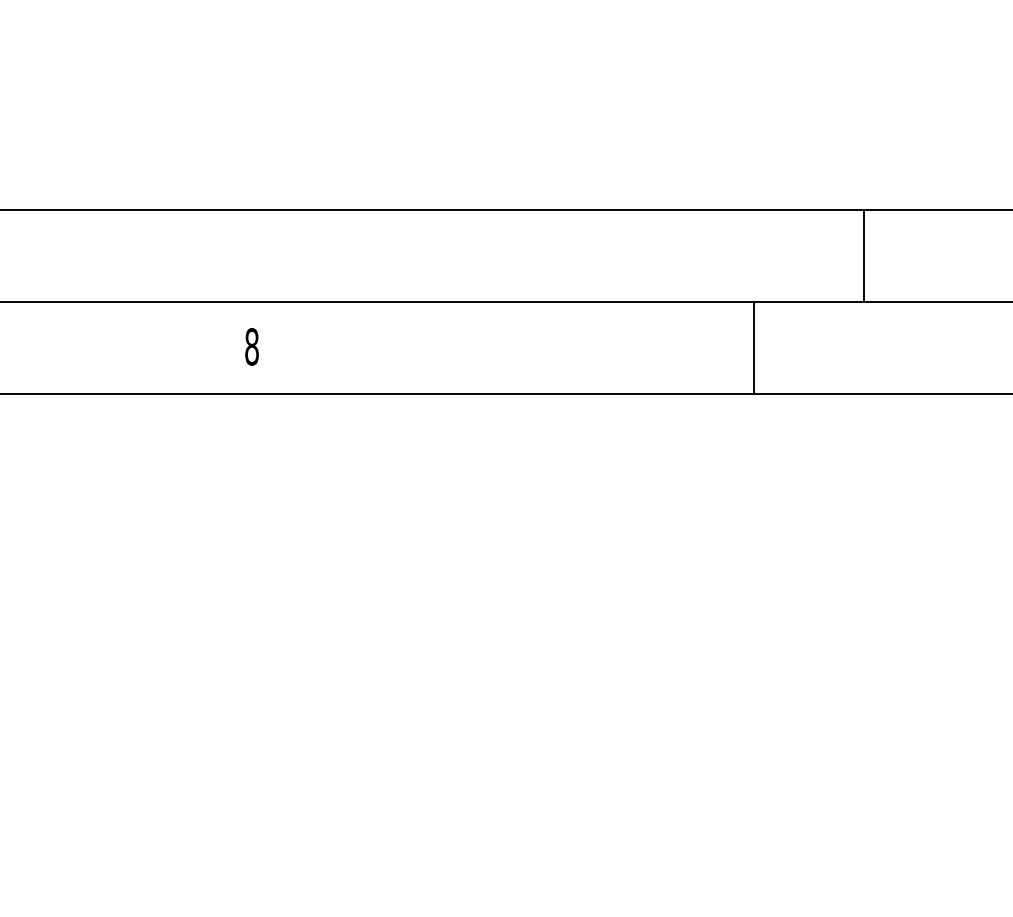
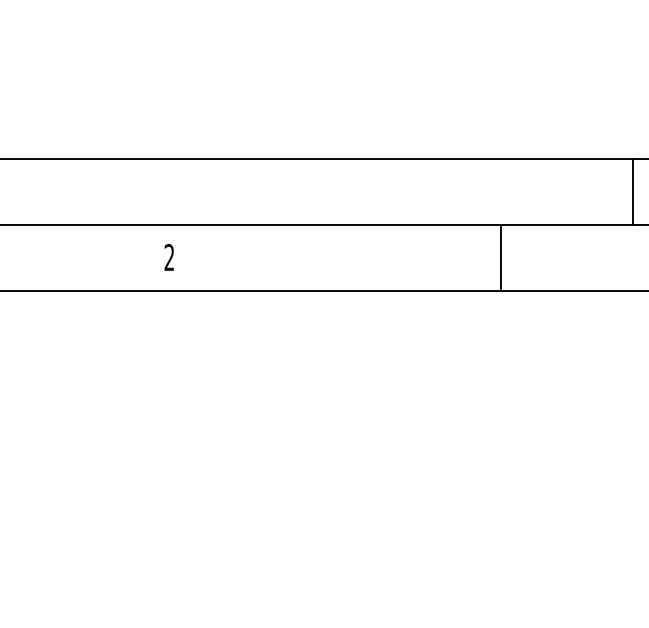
line: (864, 256) -> (633, 192), moved
text: (251, 346) -> (169, 257), 8 -> 2
line: (753, 347) -> (500, 258), moved

